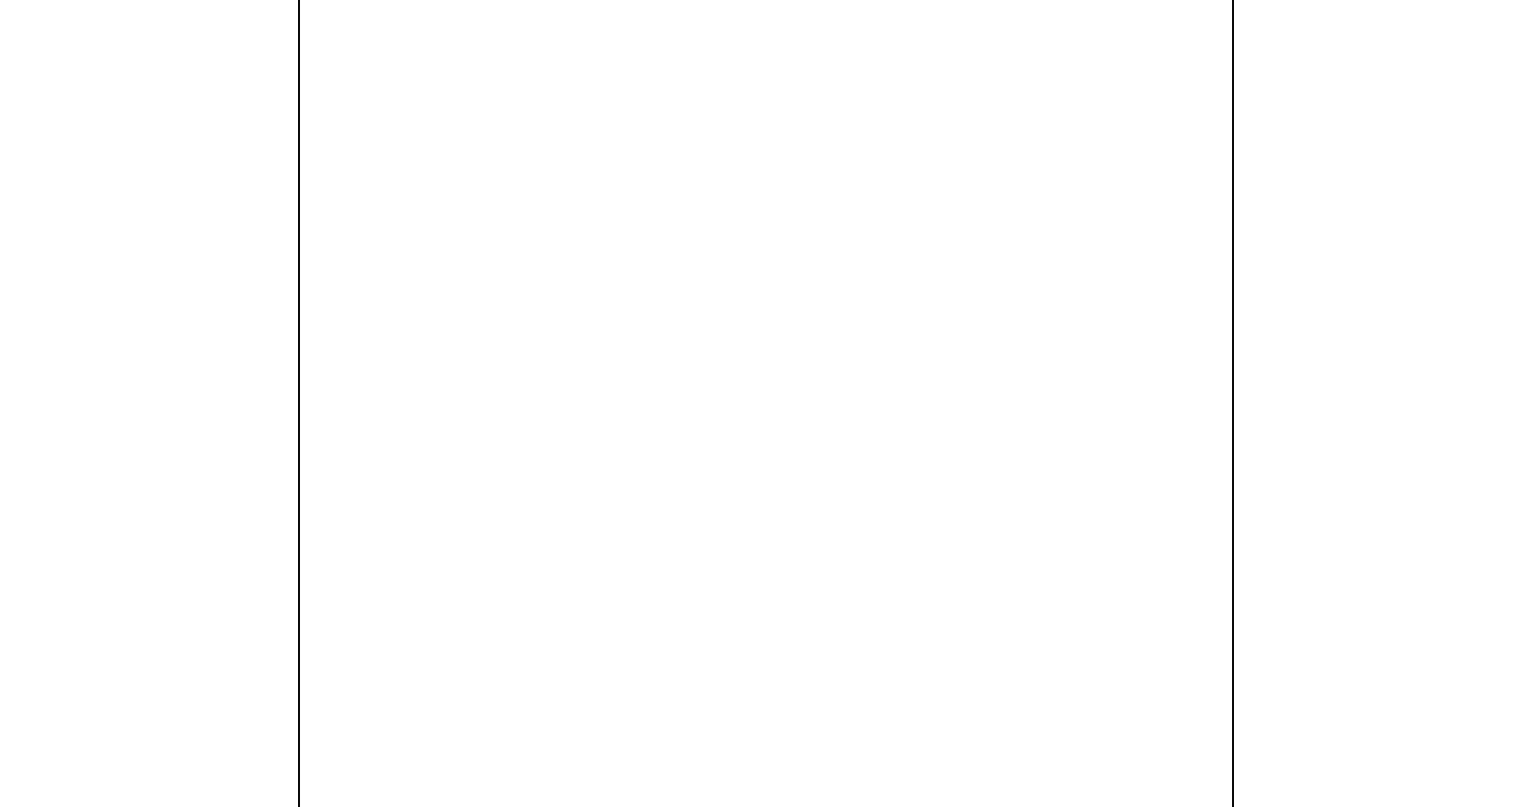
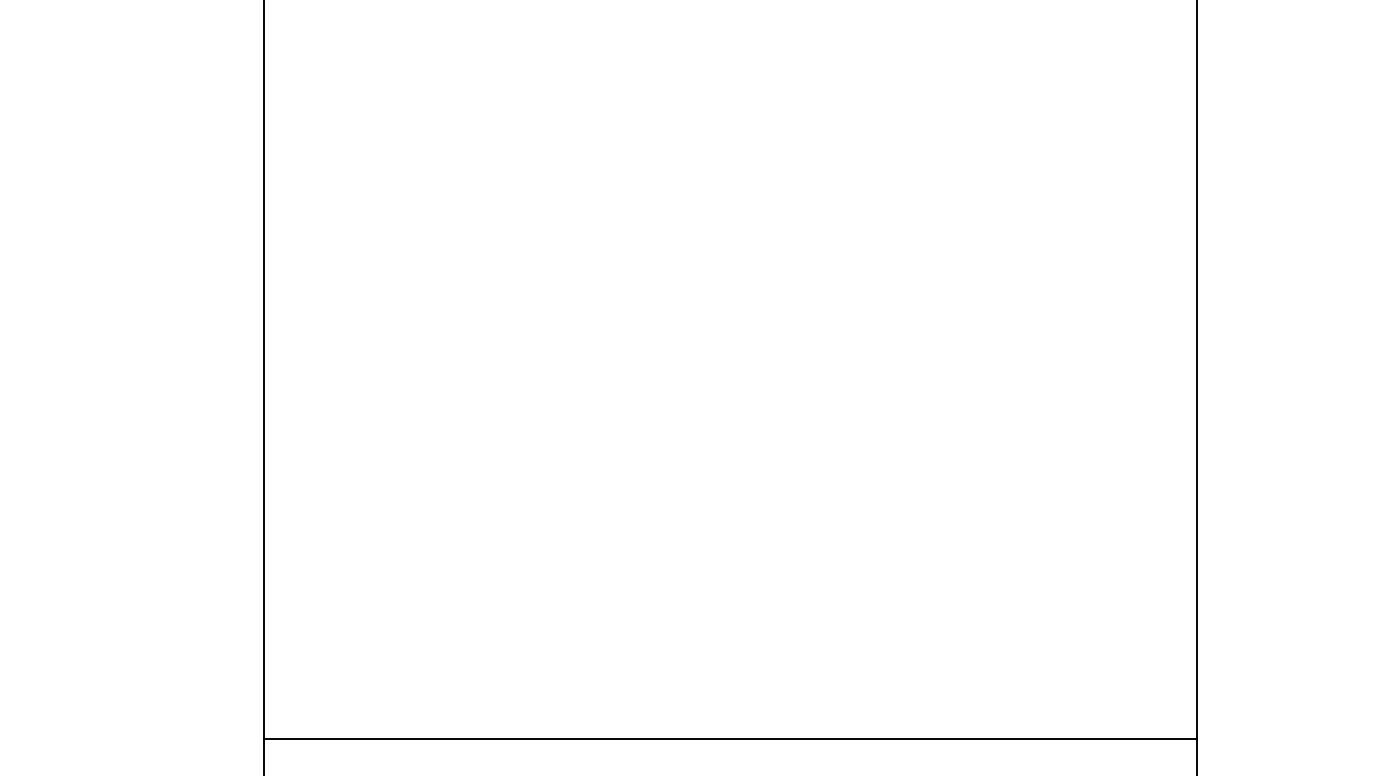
line: (765, 769) -> (730, 739), added

